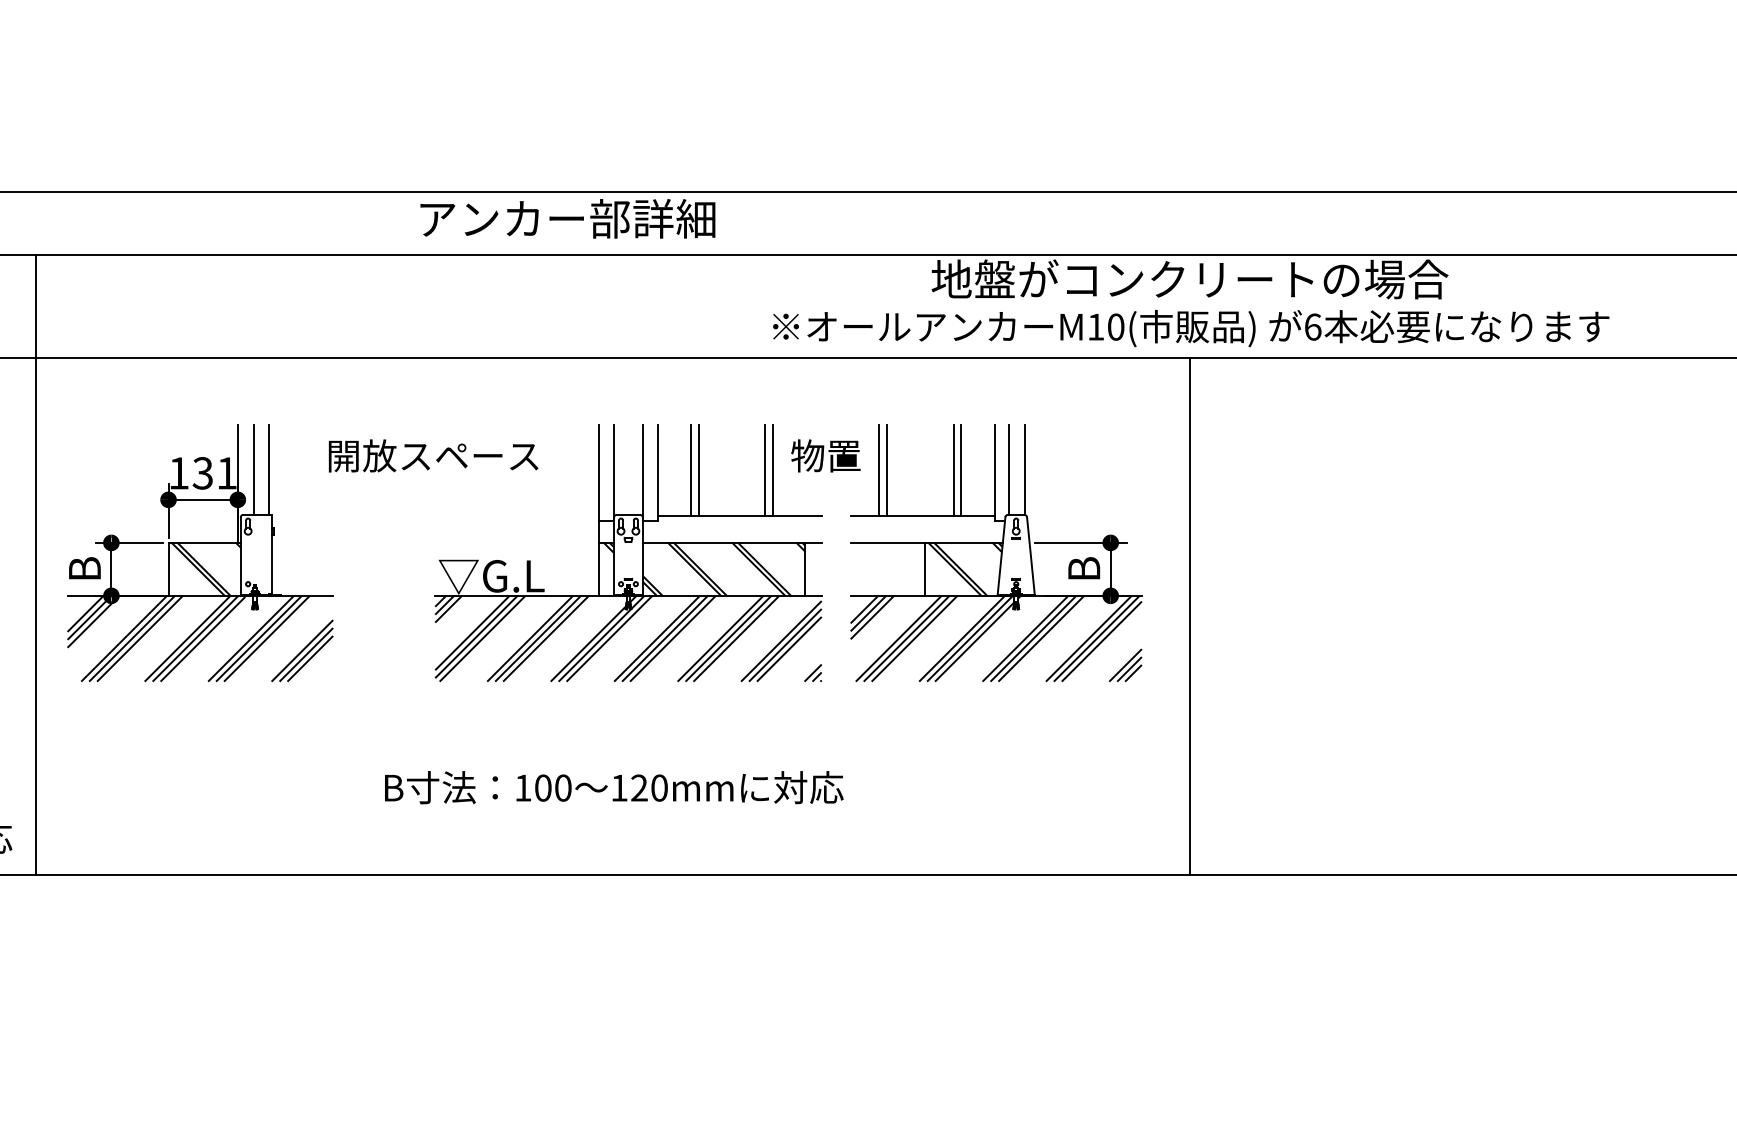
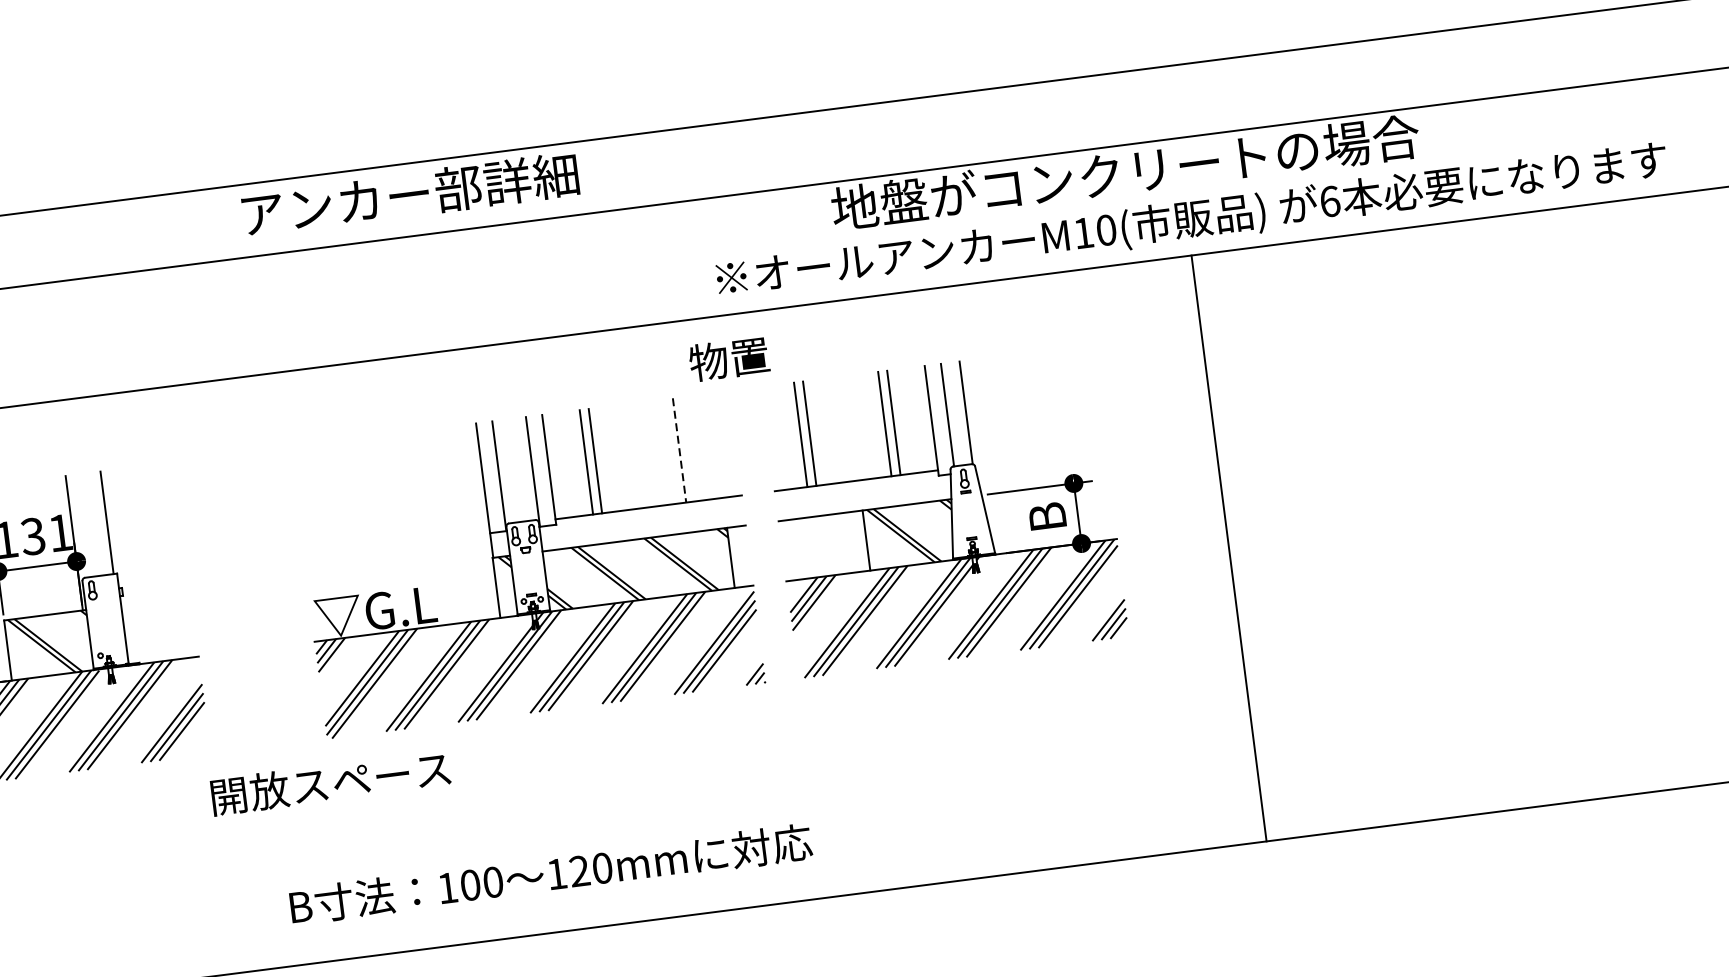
text: (1191, 328) -> (1192, 220), moved
text: (433, 455) -> (330, 782), moved
text: (825, 455) -> (728, 358), moved
line: (254, 469) -> (91, 524), removed
line: (764, 470) -> (670, 451), removed
line: (772, 470) -> (679, 450), solid -> dashed
line: (1190, 616) -> (1229, 548), moved
text: (614, 787) -> (551, 874), moved

